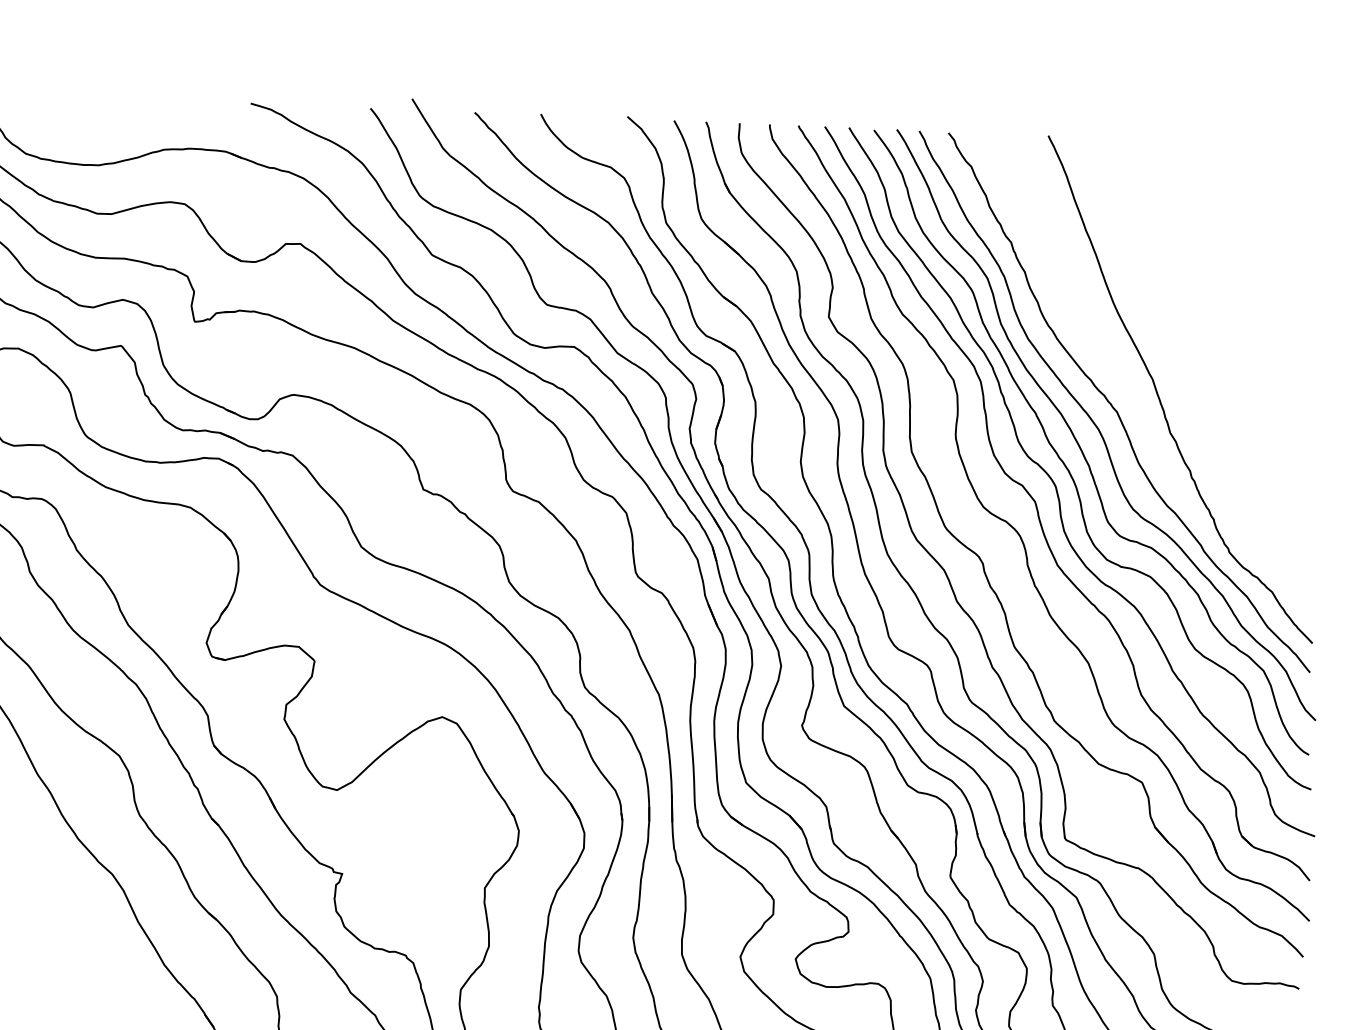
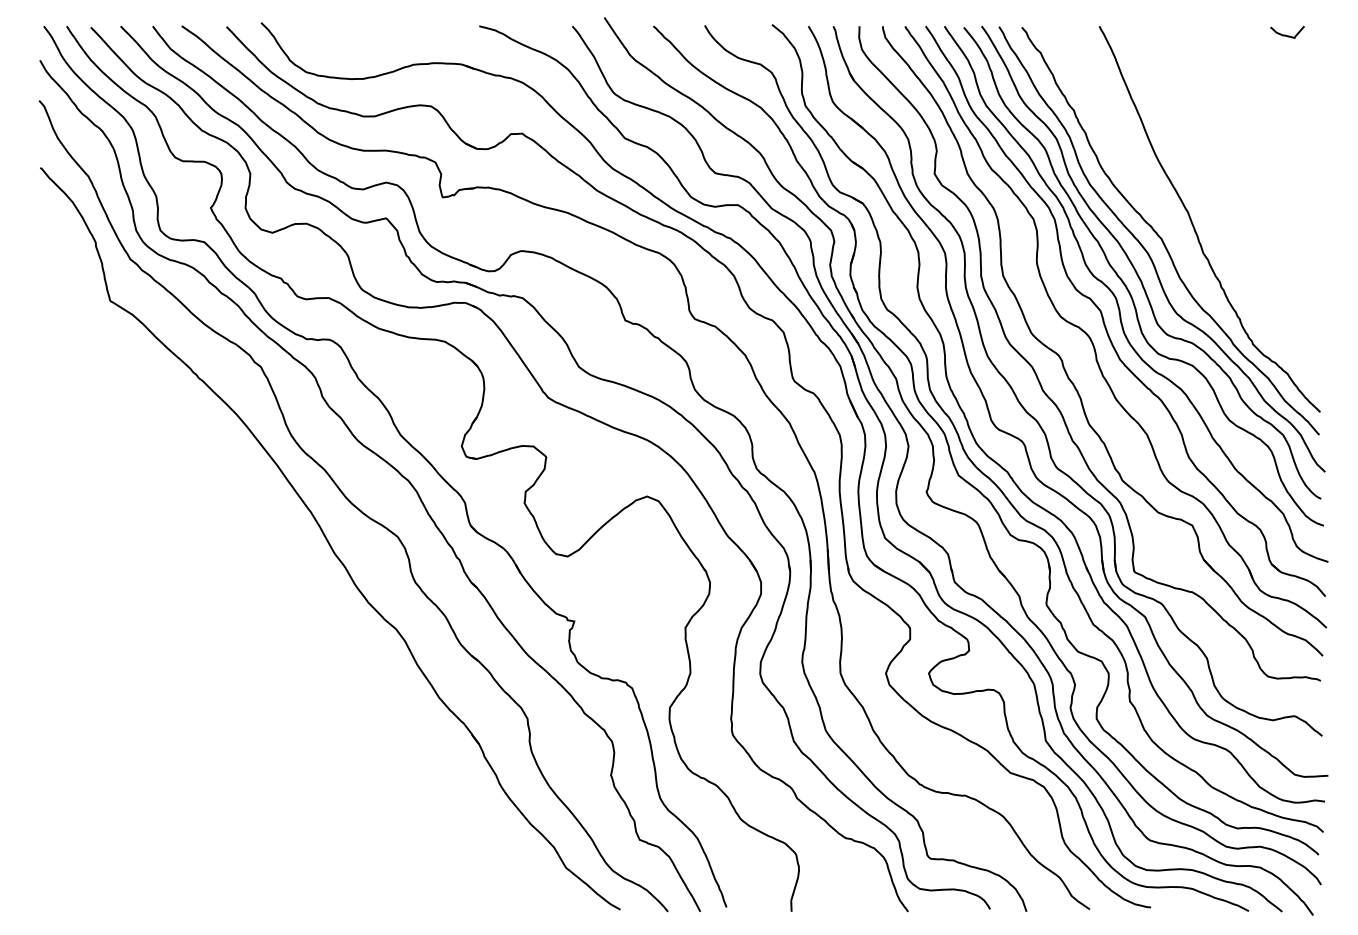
curve: (1287, 155) -> (1285, 34), added

